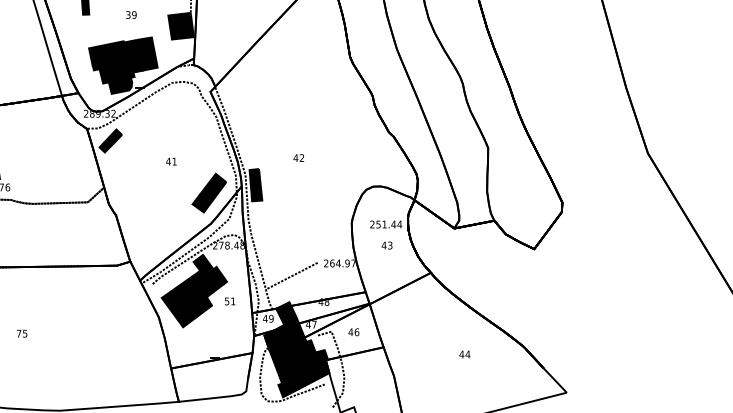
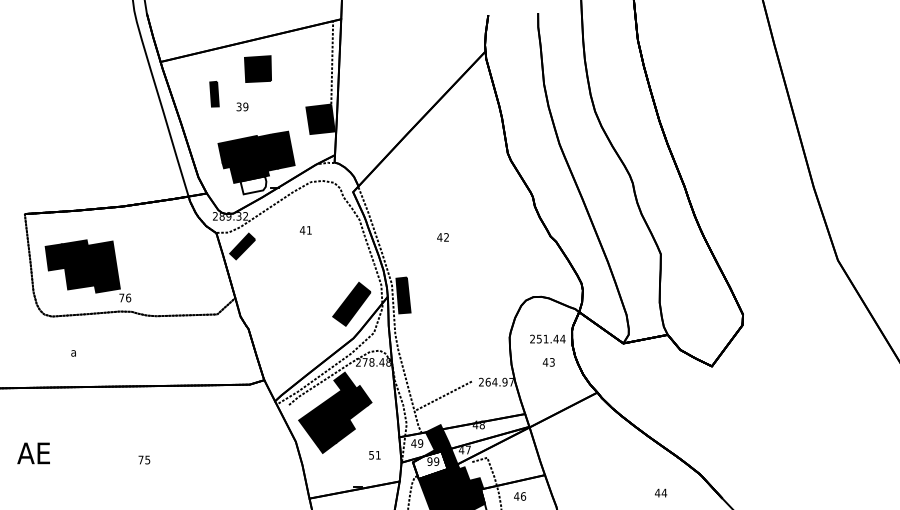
text: (131, 14) -> (242, 106), moved
fill: (120, 85) -> (253, 185), removed
text: (298, 158) -> (442, 237), moved
text: (171, 161) -> (305, 230), moved
text: (229, 301) -> (374, 455), moved
text: (354, 332) -> (520, 496), moved
fill: (280, 338) -> (430, 465), removed
text: (465, 353) -> (661, 492), moved

